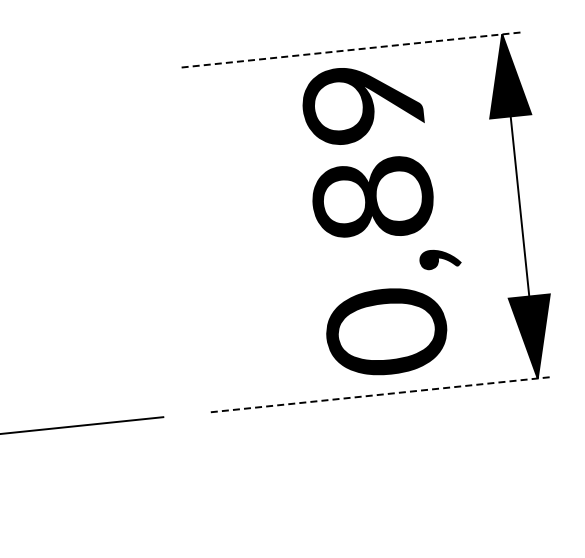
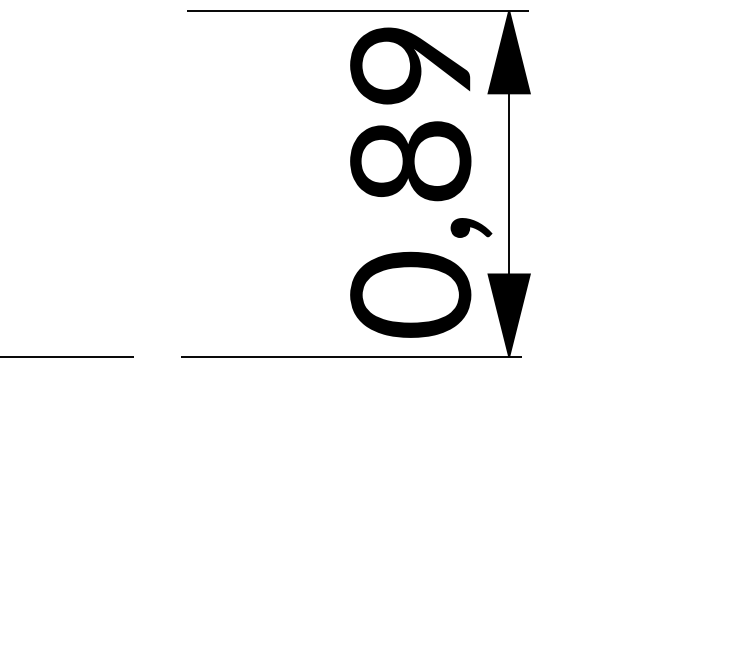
line: (351, 49) -> (357, 10), dashed -> solid
text: (385, 218) -> (421, 182), moved
line: (380, 394) -> (351, 356), dashed -> solid

